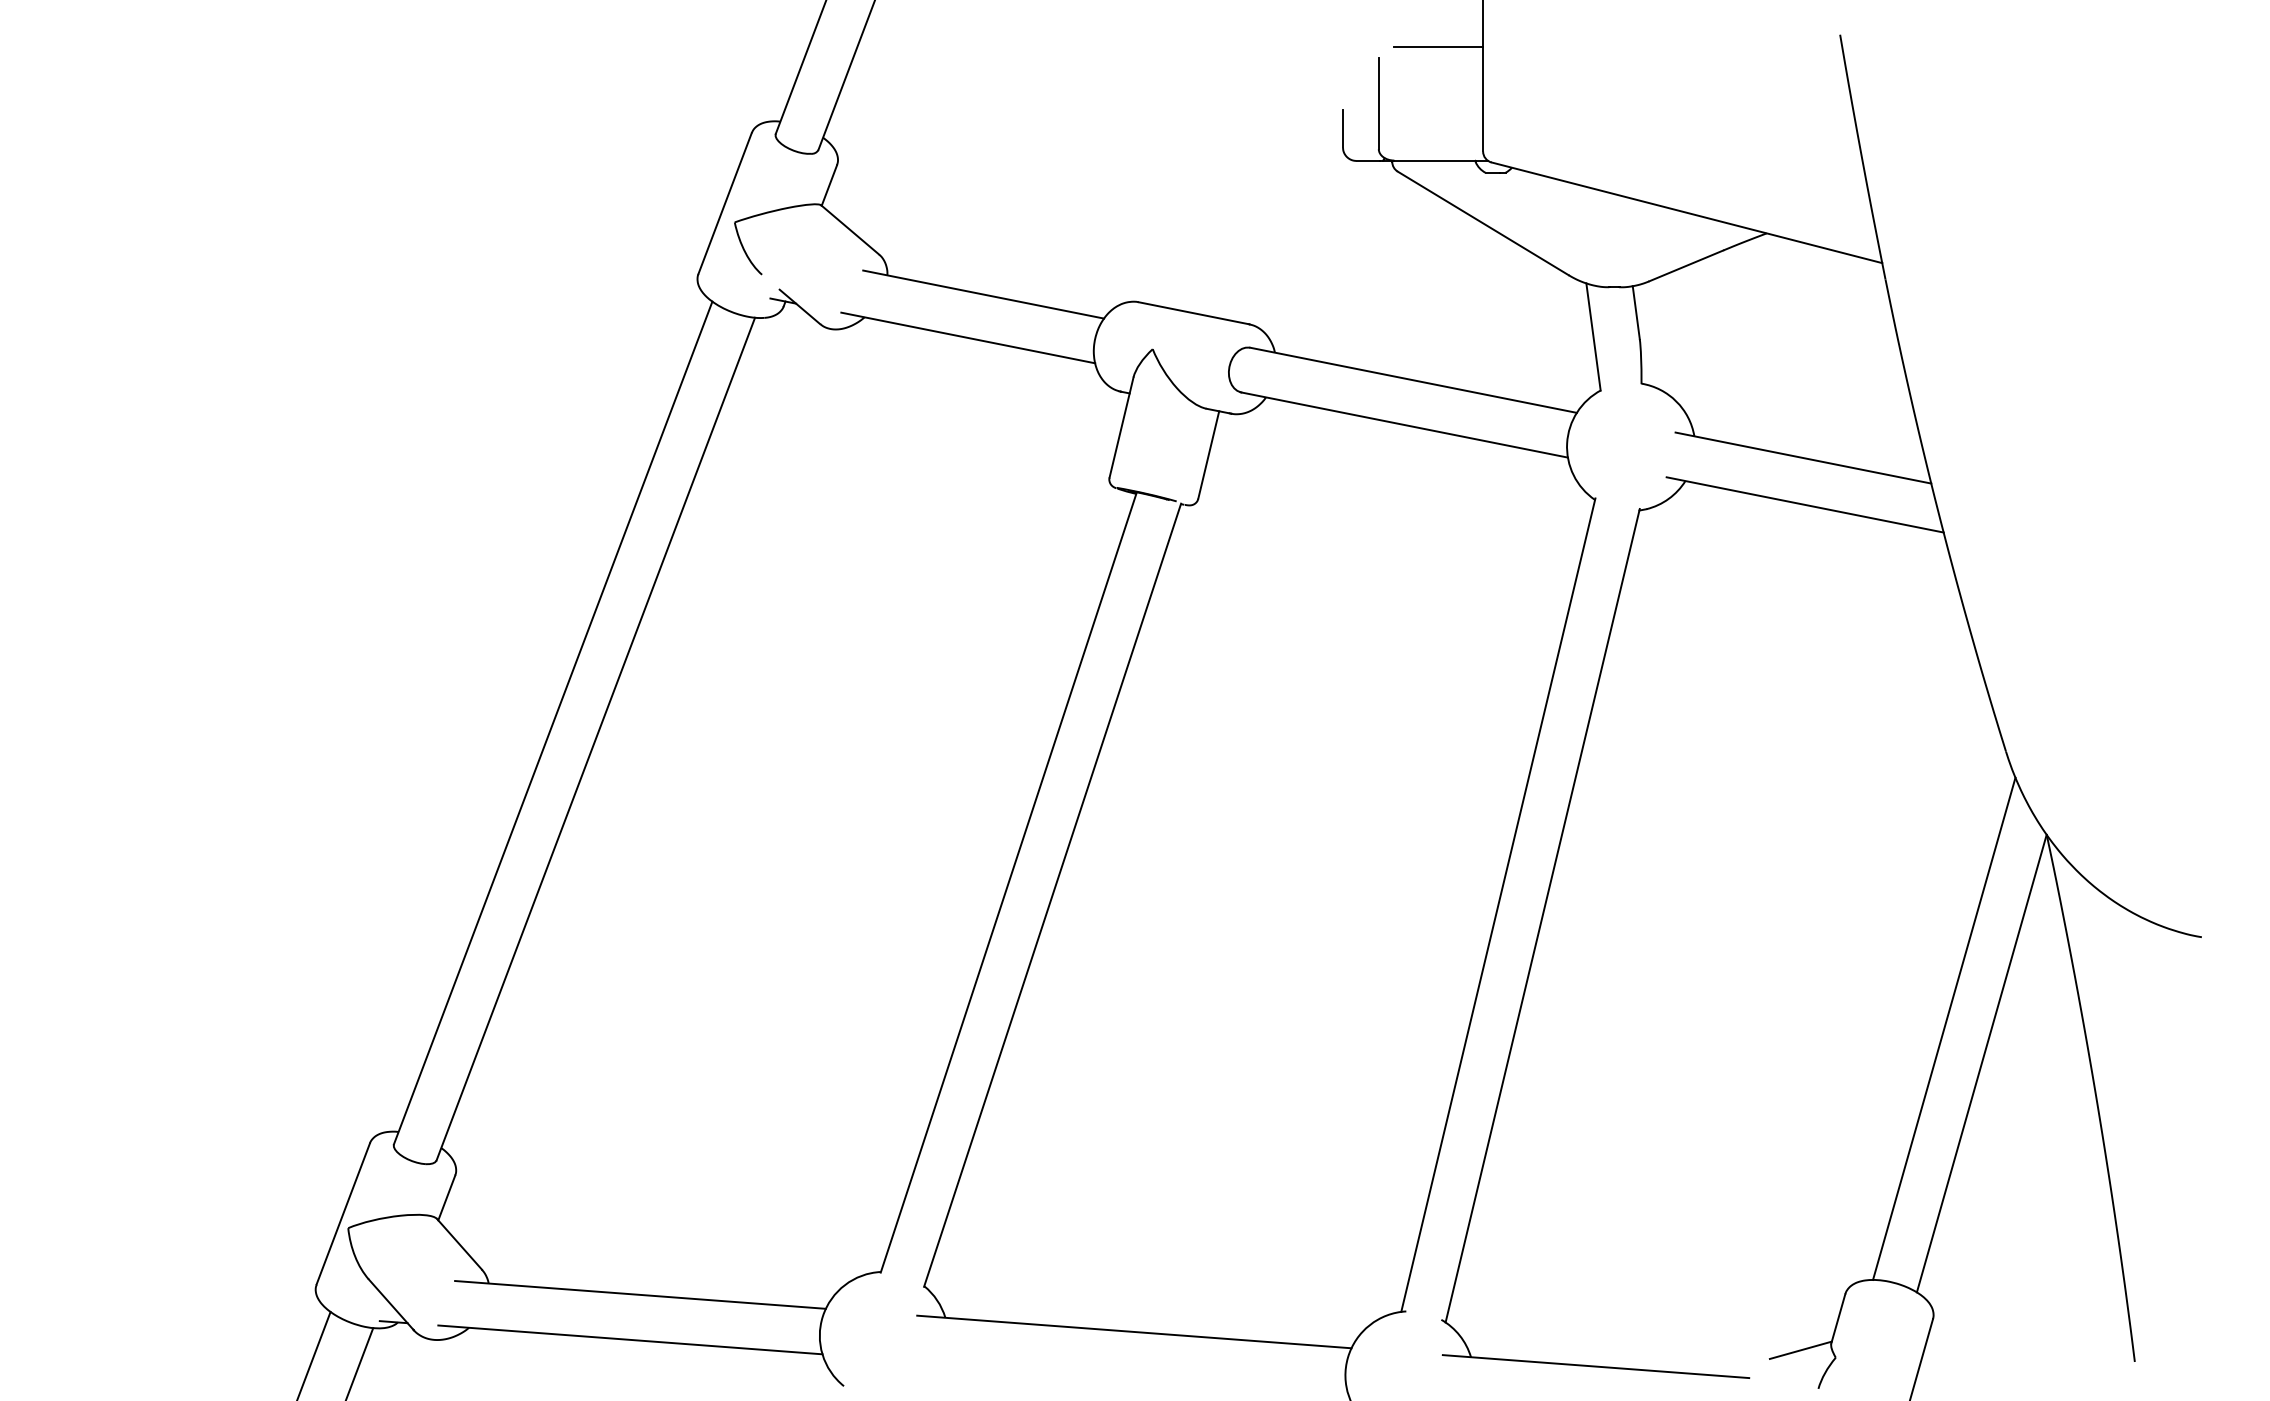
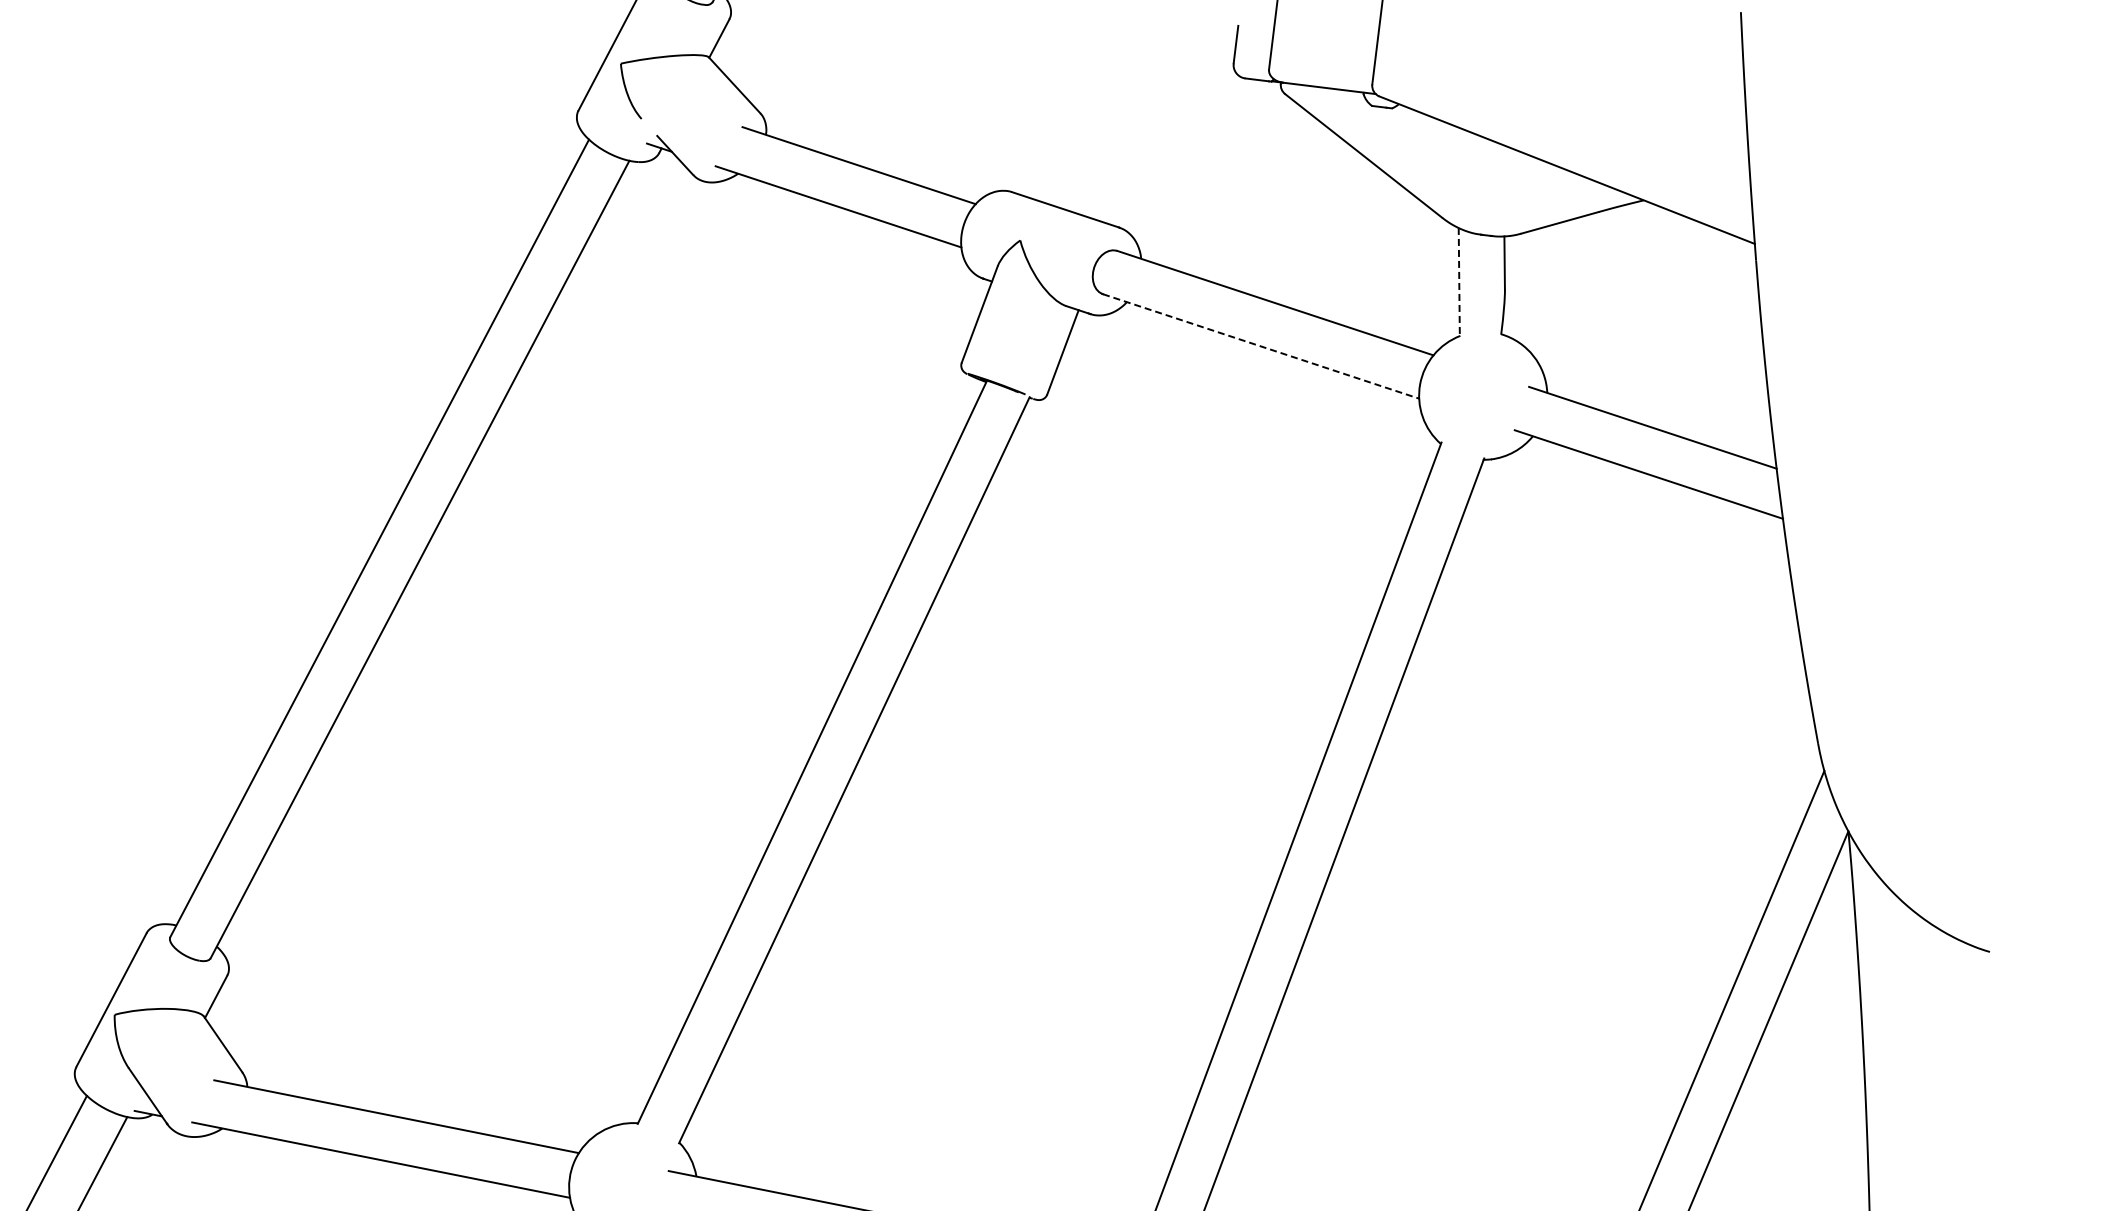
line: (1593, 337) -> (1459, 282), solid -> dashed
line: (1405, 425) -> (1261, 347), solid -> dashed

